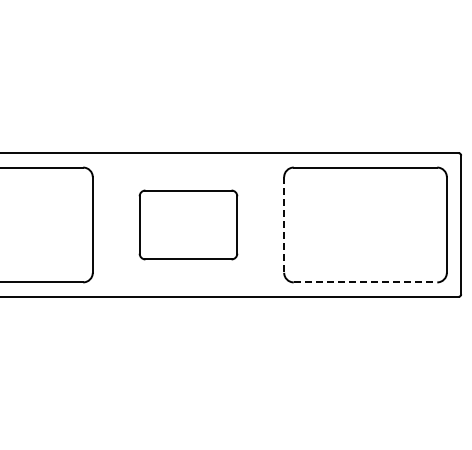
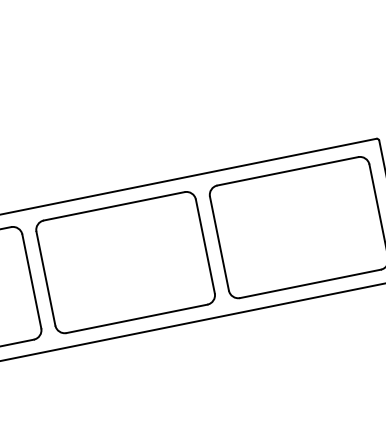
part: (188, 224) -> (125, 262), size x1.67
line: (284, 224) -> (219, 243), dashed -> solid
line: (365, 282) -> (310, 283), dashed -> solid

